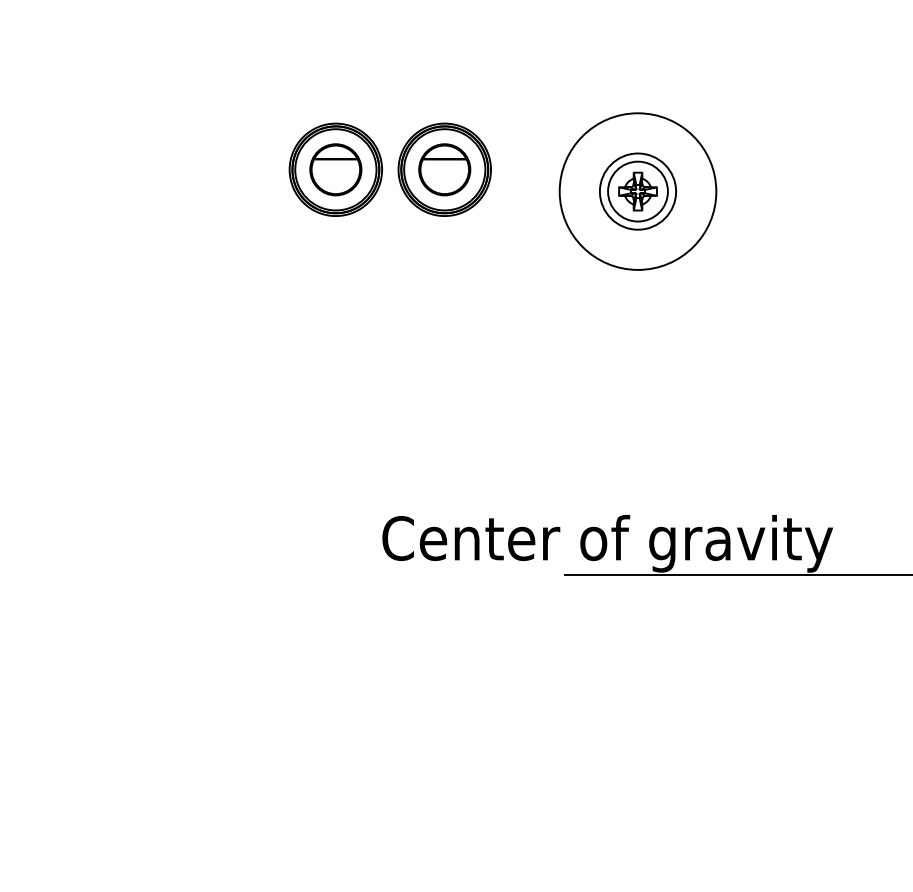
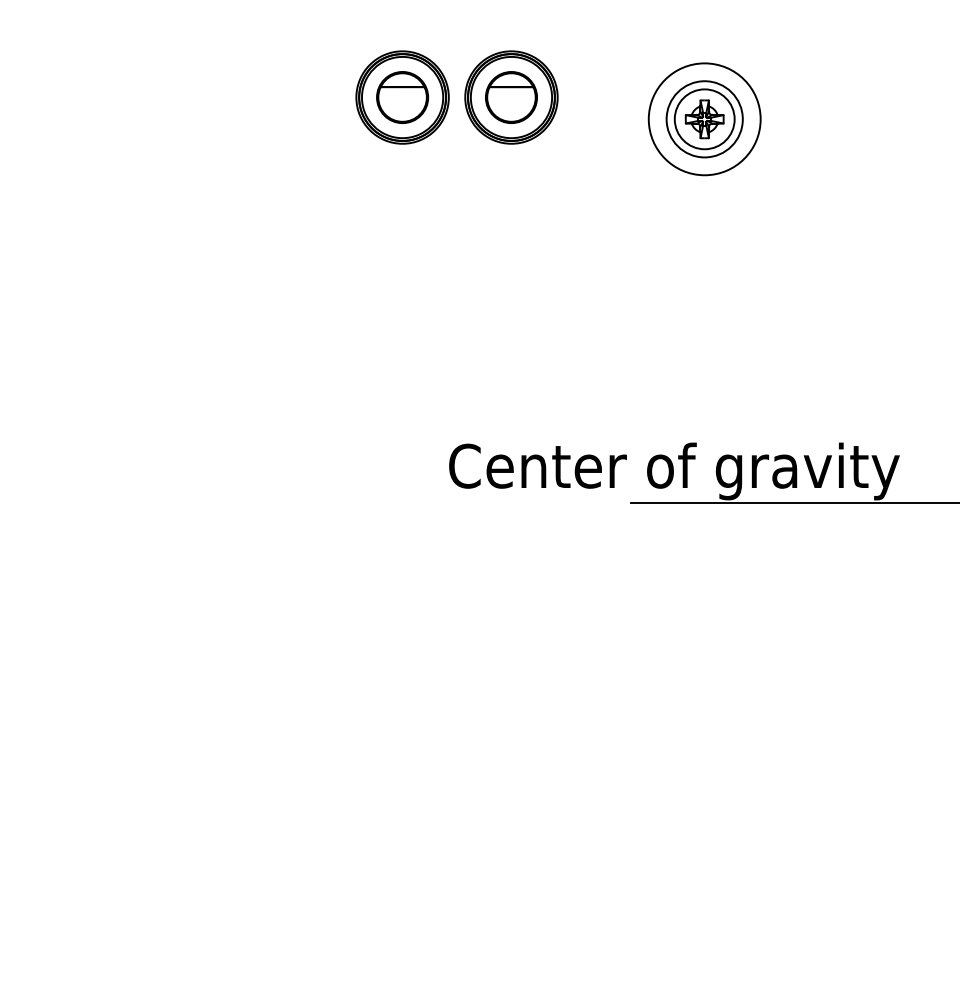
circle: (637, 191) -> (704, 119), size x0.71

